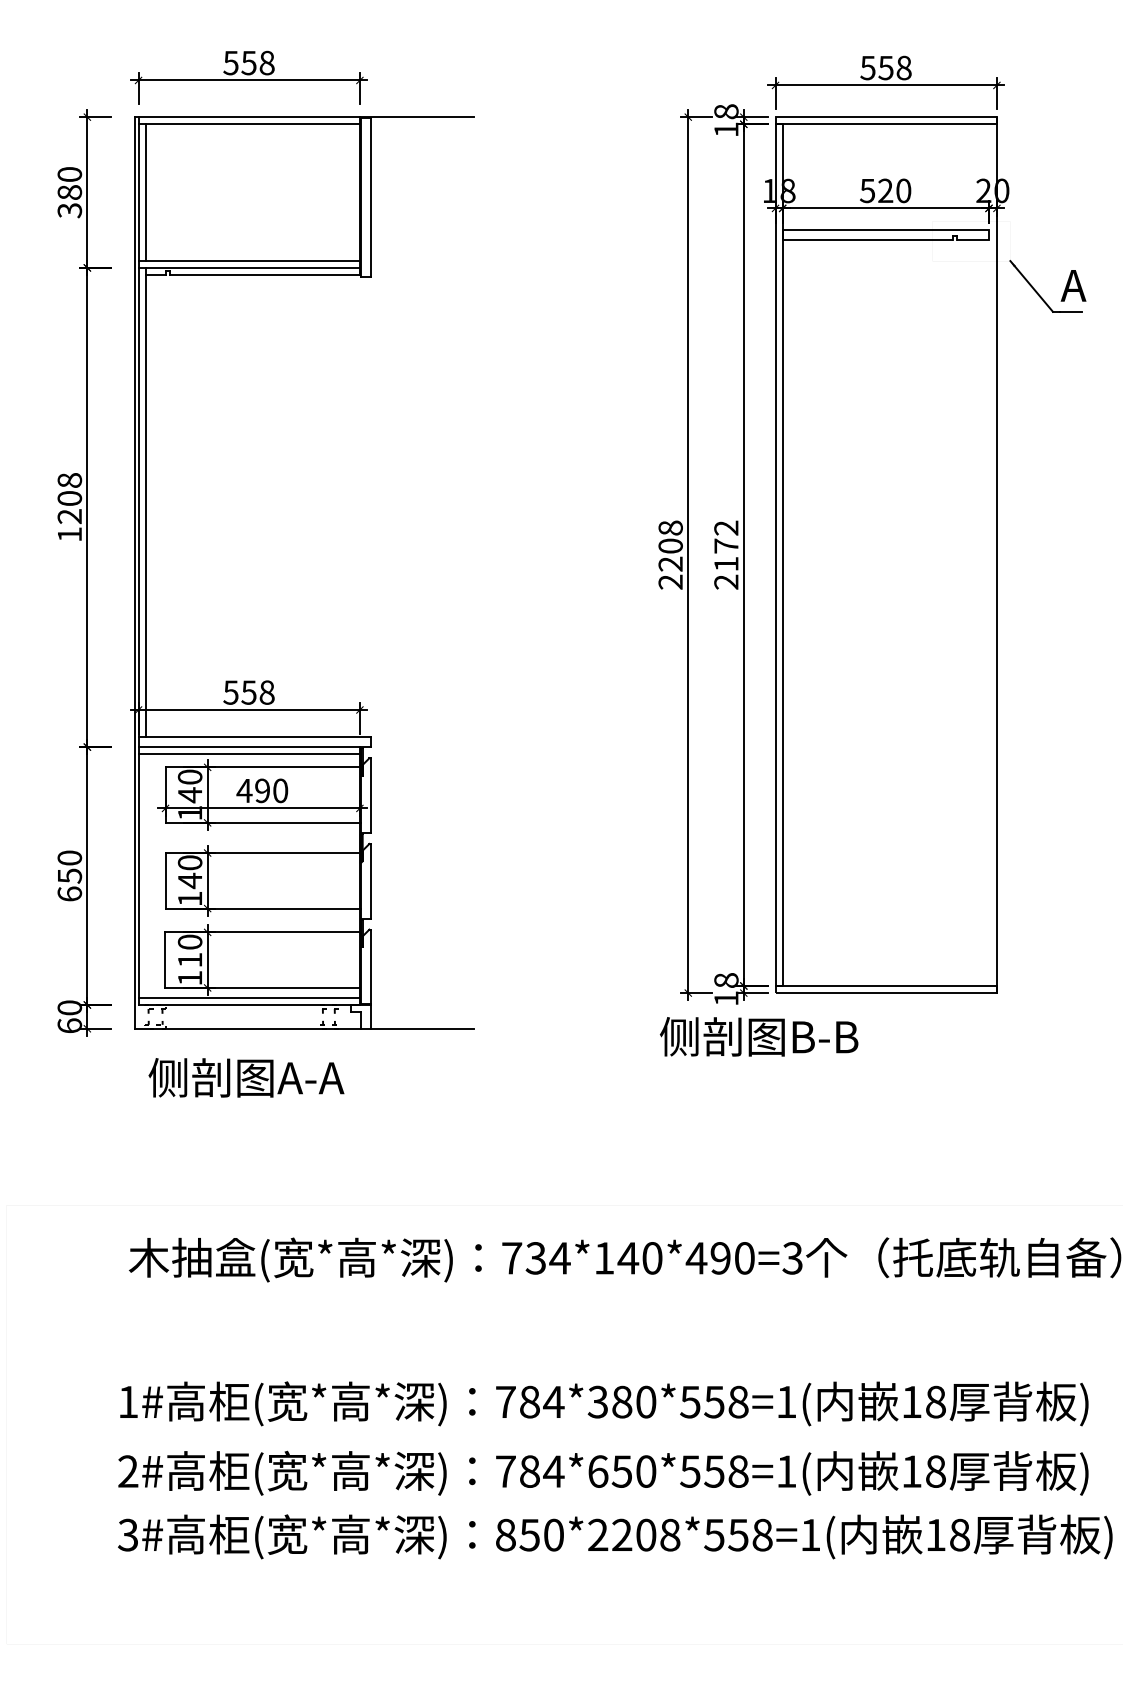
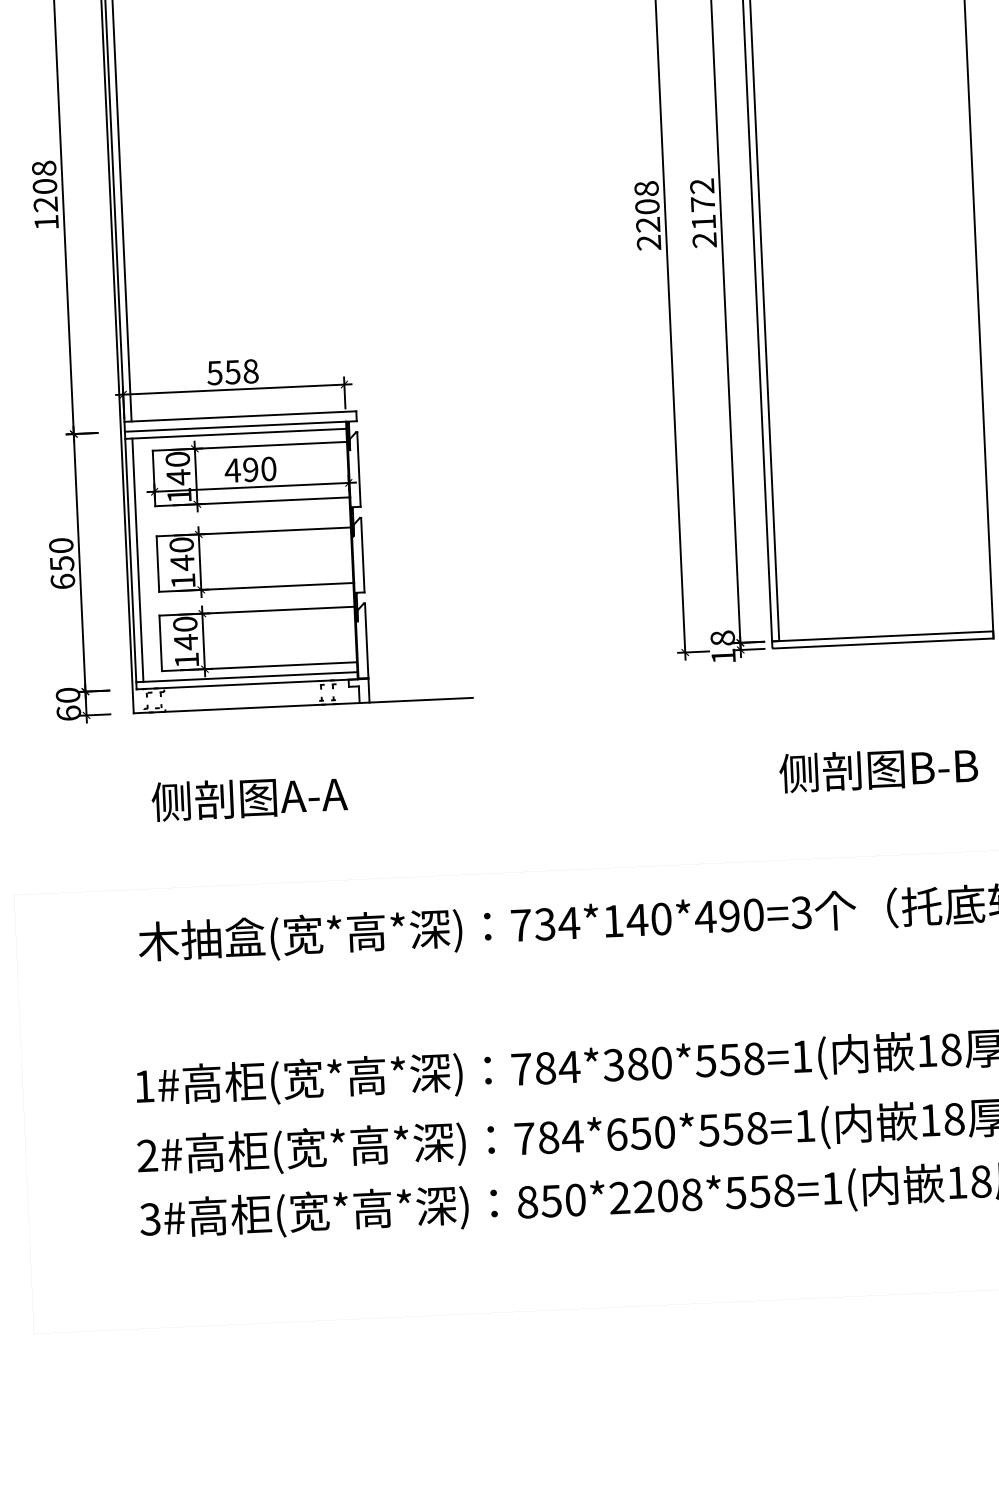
line: (145, 875) -> (137, 559), added
text: (189, 960) -> (185, 642), 110 -> 140
text: (759, 1036) -> (878, 769), moved
text: (246, 1077) -> (249, 797), moved

